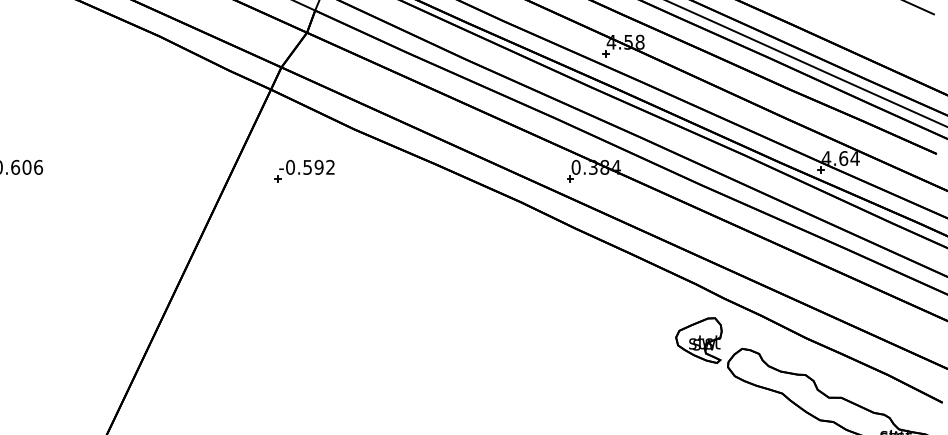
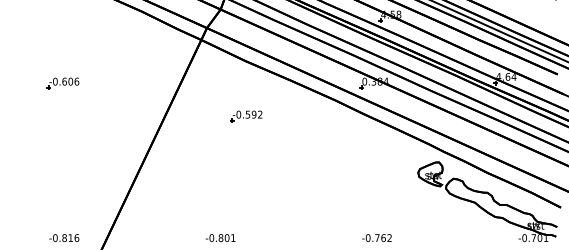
part: (304, 170) -> (246, 116), moved

